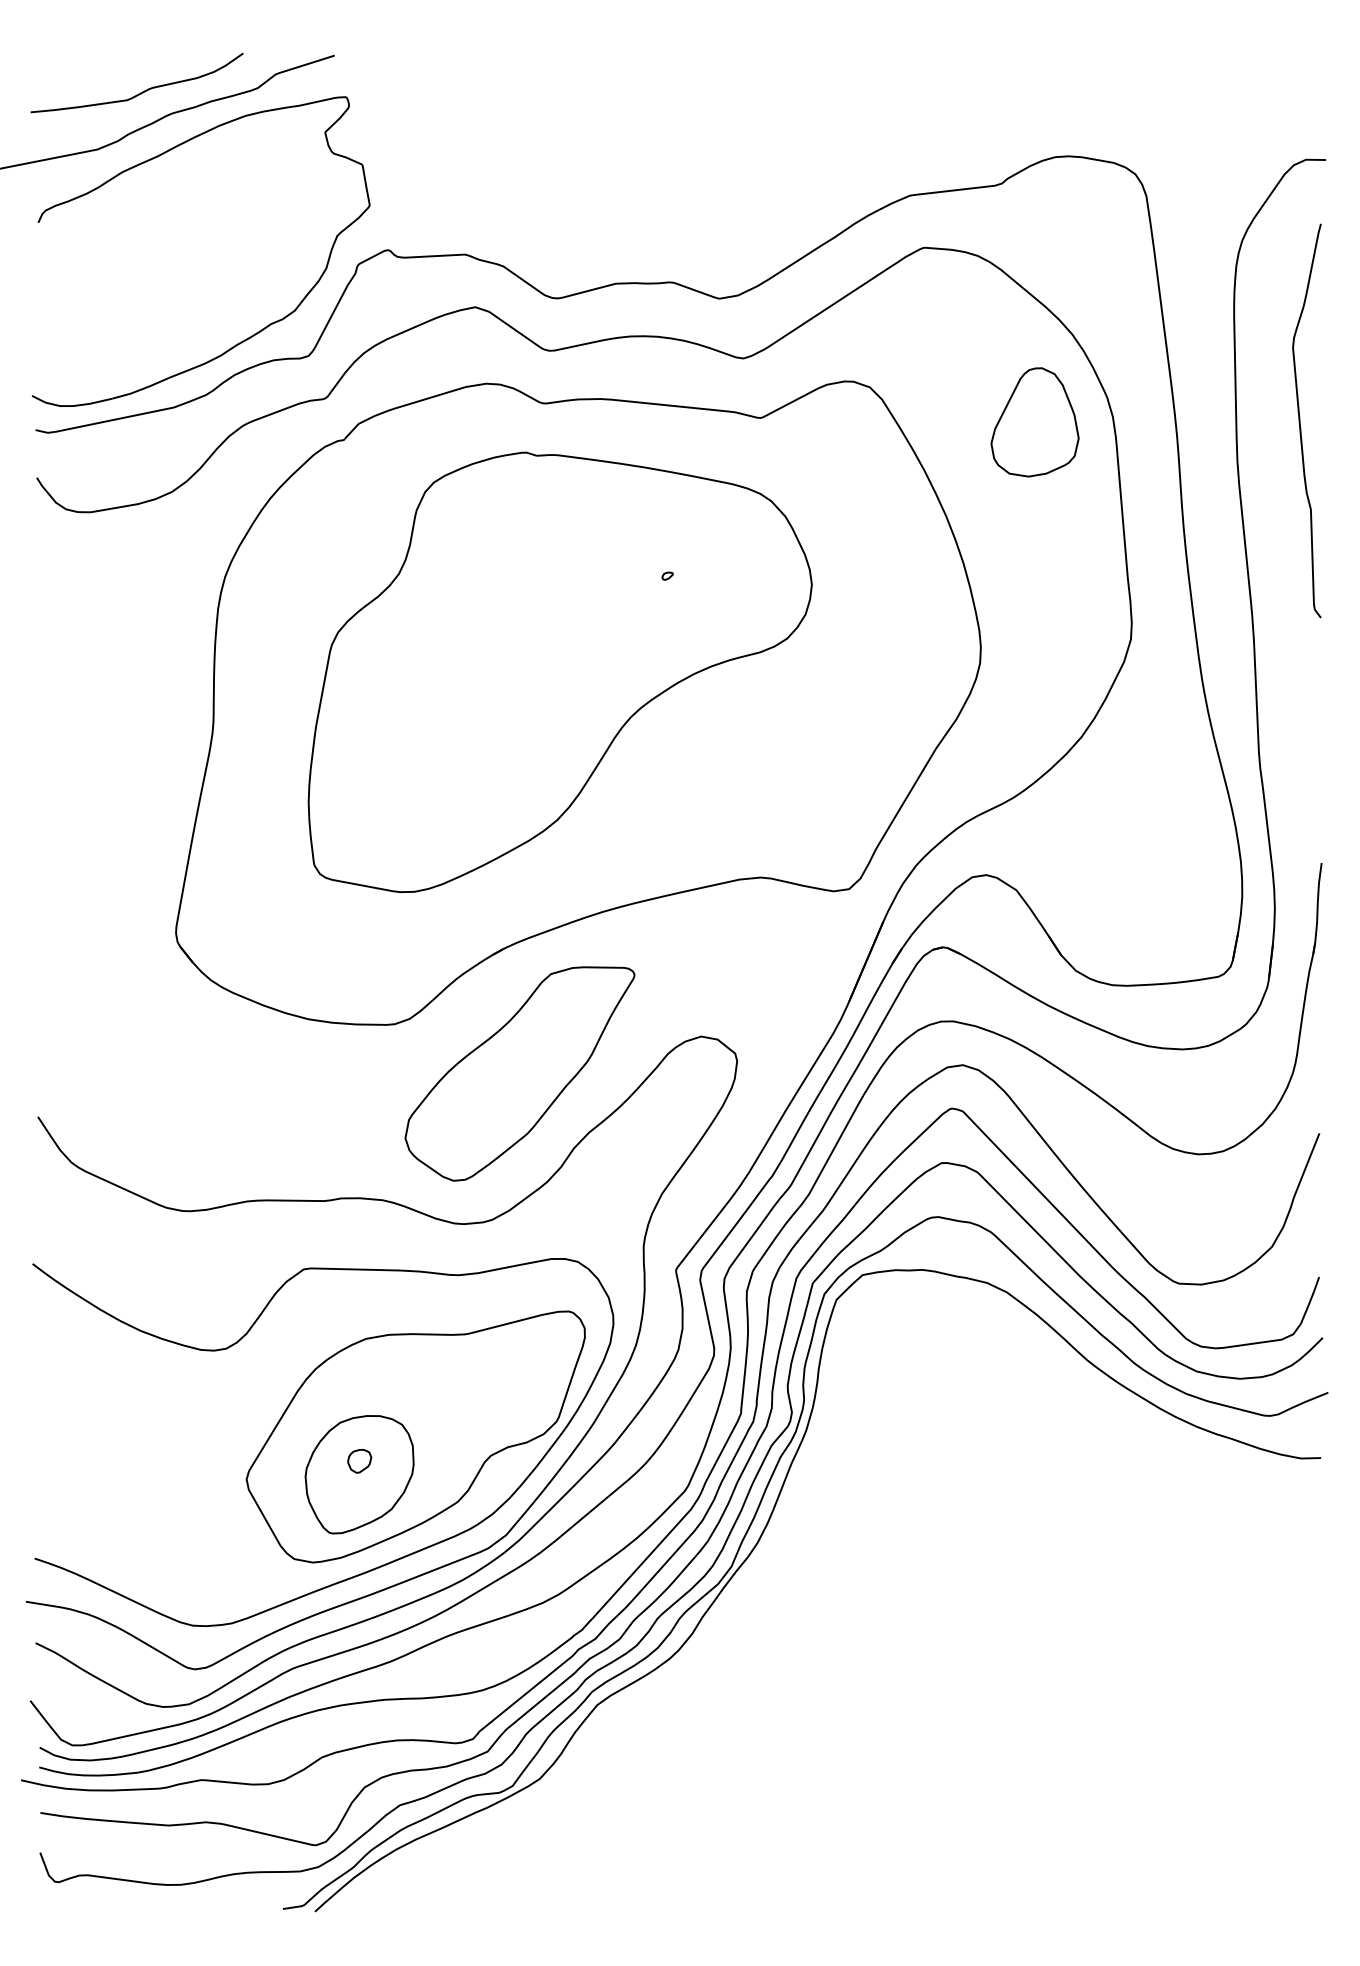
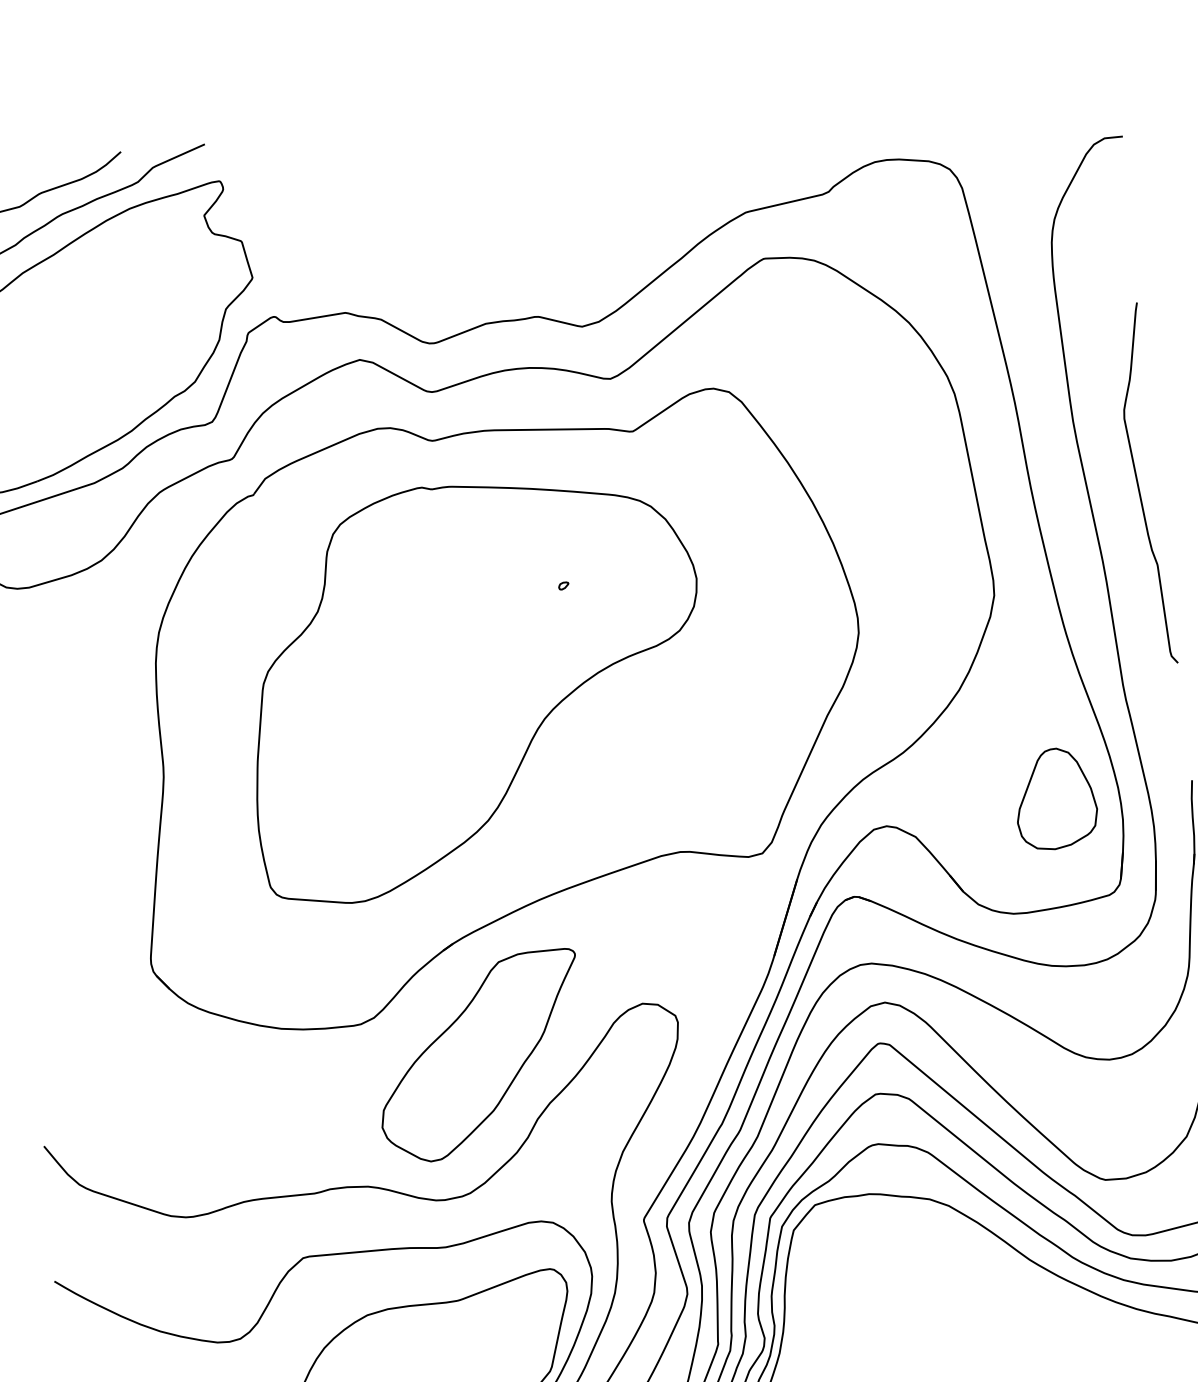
curve: (1300, 420) -> (1138, 484), moved
part: (1034, 422) -> (1055, 799), moved

